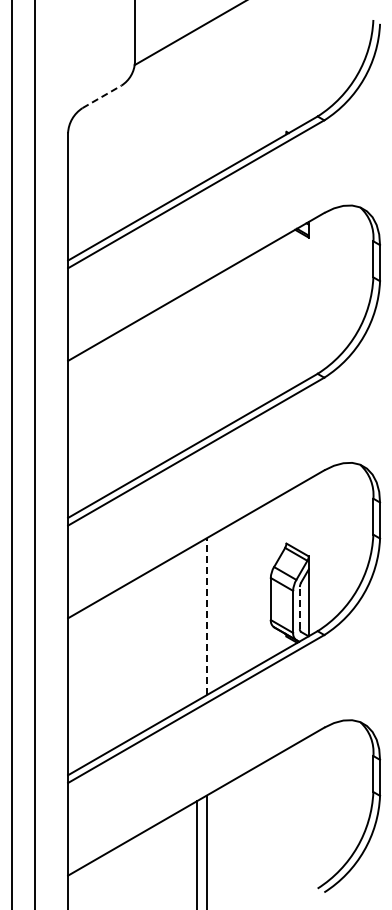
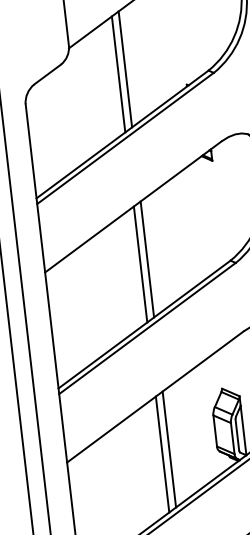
line: (102, 96) -> (47, 74), dashed -> solid
line: (206, 101) -> (125, 69), added
line: (196, 107) -> (118, 74), added
line: (206, 358) -> (147, 258), added
line: (196, 364) -> (140, 264), added
line: (299, 607) -> (237, 434), dashed -> solid
line: (206, 616) -> (169, 449), dashed -> solid
line: (196, 621) -> (162, 453), added

